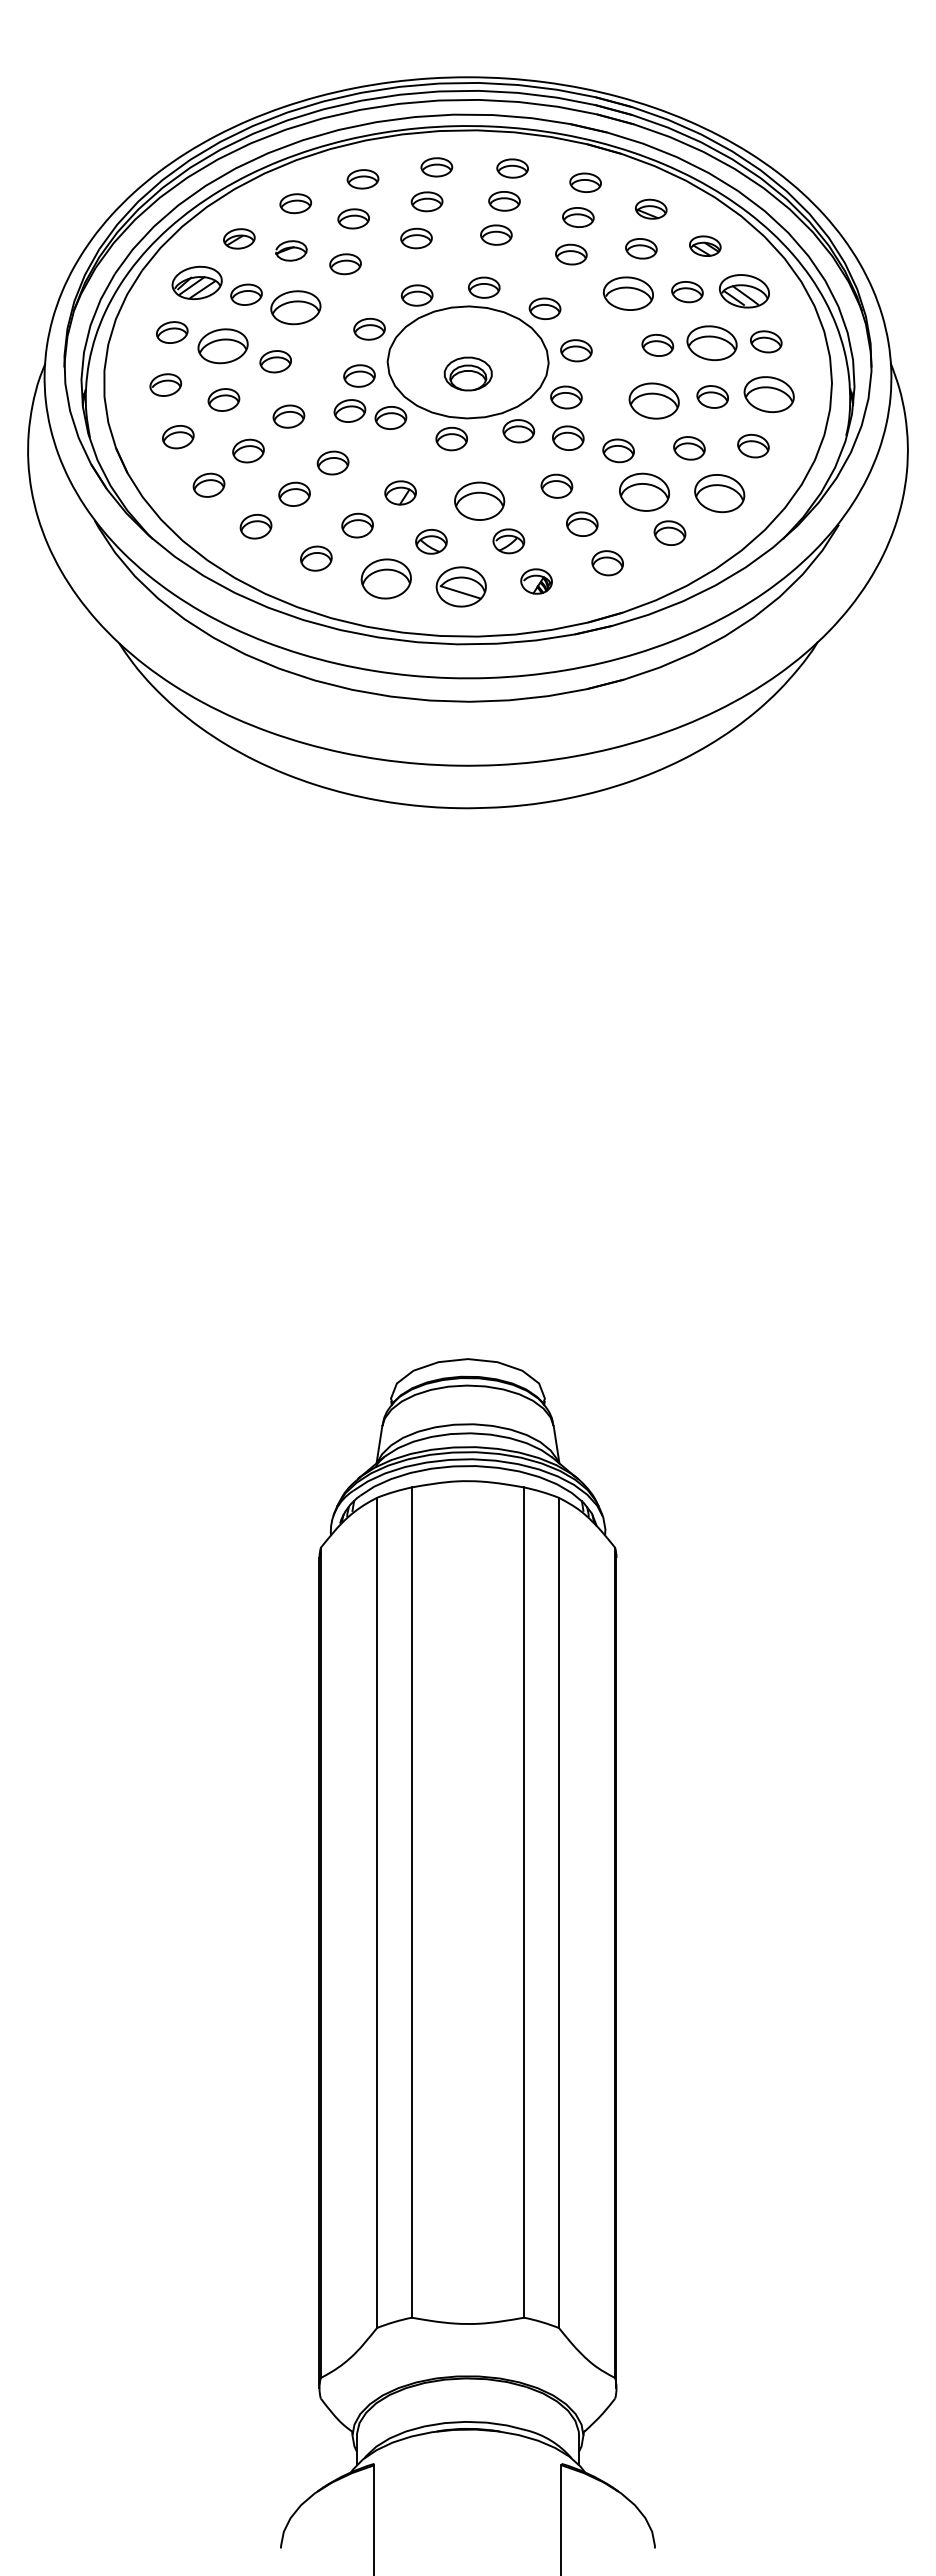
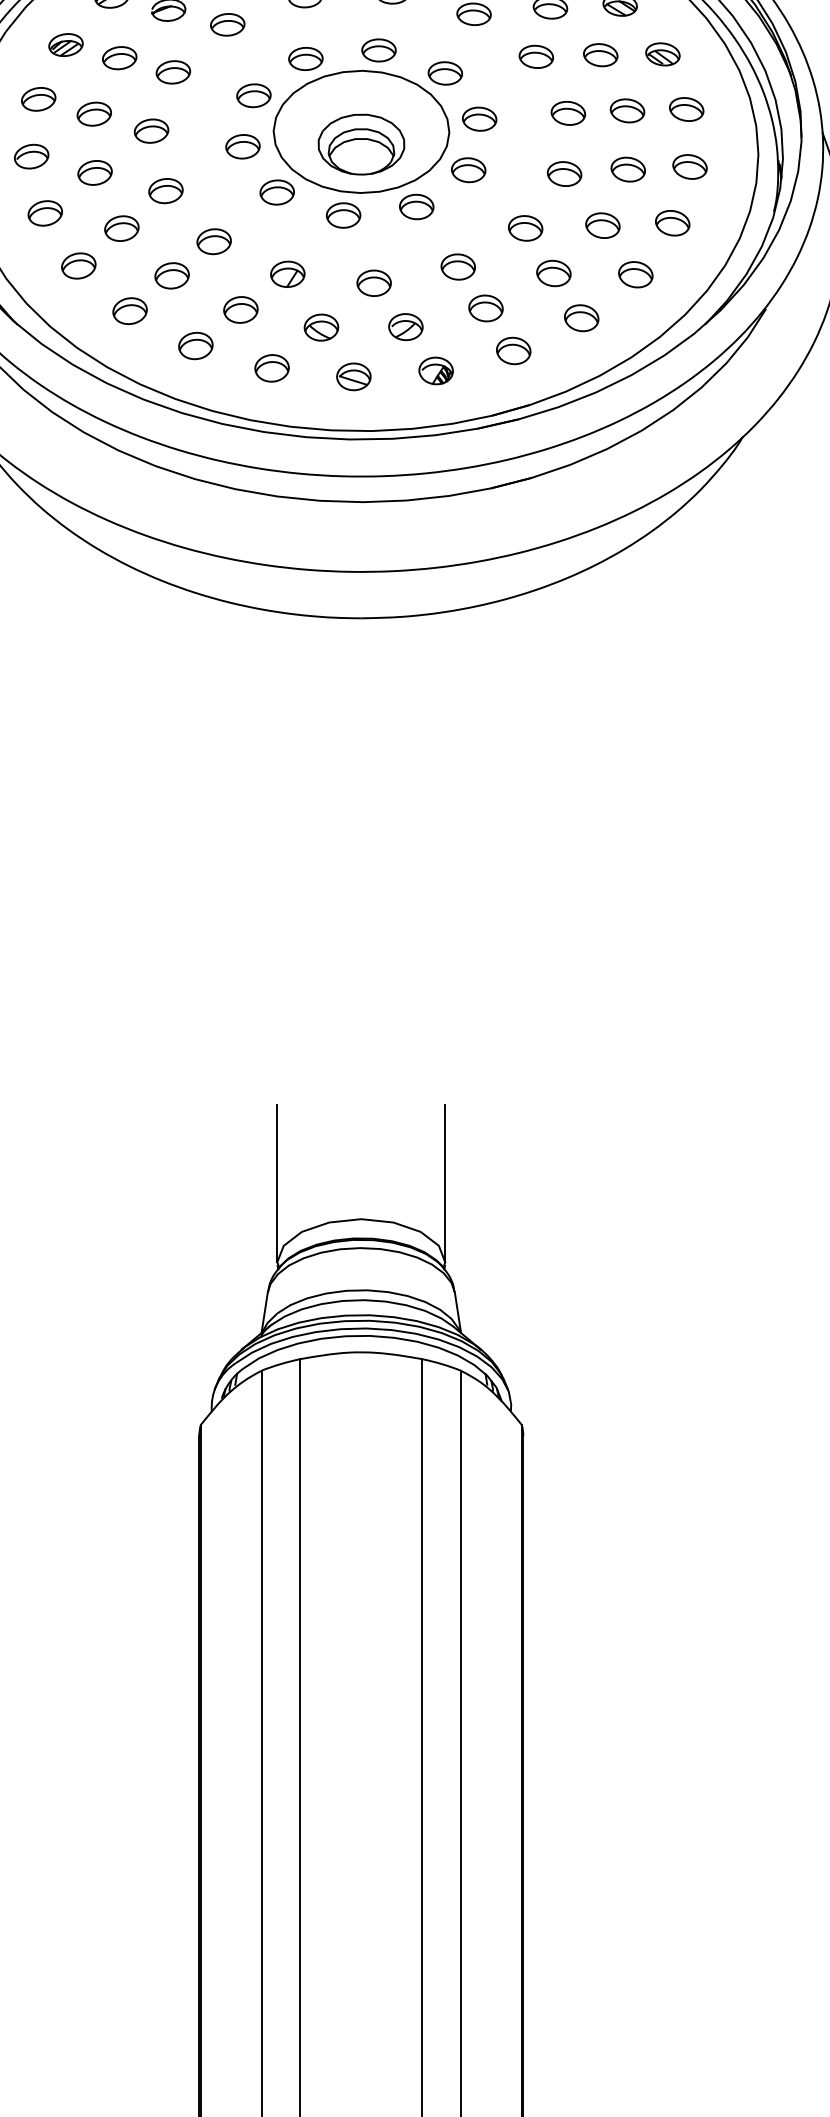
part: (197, 282) -> (66, 44), size x0.62
part: (744, 291) -> (662, 54), size x0.62
part: (628, 293) -> (536, 56), size x0.62
part: (295, 307) -> (173, 72), size x0.62
part: (711, 342) -> (626, 110), size x0.62
part: (223, 345) -> (94, 113), size x0.62
part: (468, 373) -> (361, 144), size x1.67
part: (769, 394) -> (690, 166), size x0.62
part: (654, 400) -> (564, 173), size x0.62
part: (349, 410) -> (232, 184), removed
part: (568, 437) -> (470, 213), removed
part: (644, 491) -> (553, 272), size x0.62
part: (719, 492) -> (635, 273), size x0.62
part: (479, 500) -> (373, 282), size x0.62
part: (385, 579) -> (271, 368), size x0.62
part: (460, 586) -> (353, 376), size x0.62
line: (390, 1326) -> (276, 1183), added
line: (544, 1326) -> (444, 1183), added

